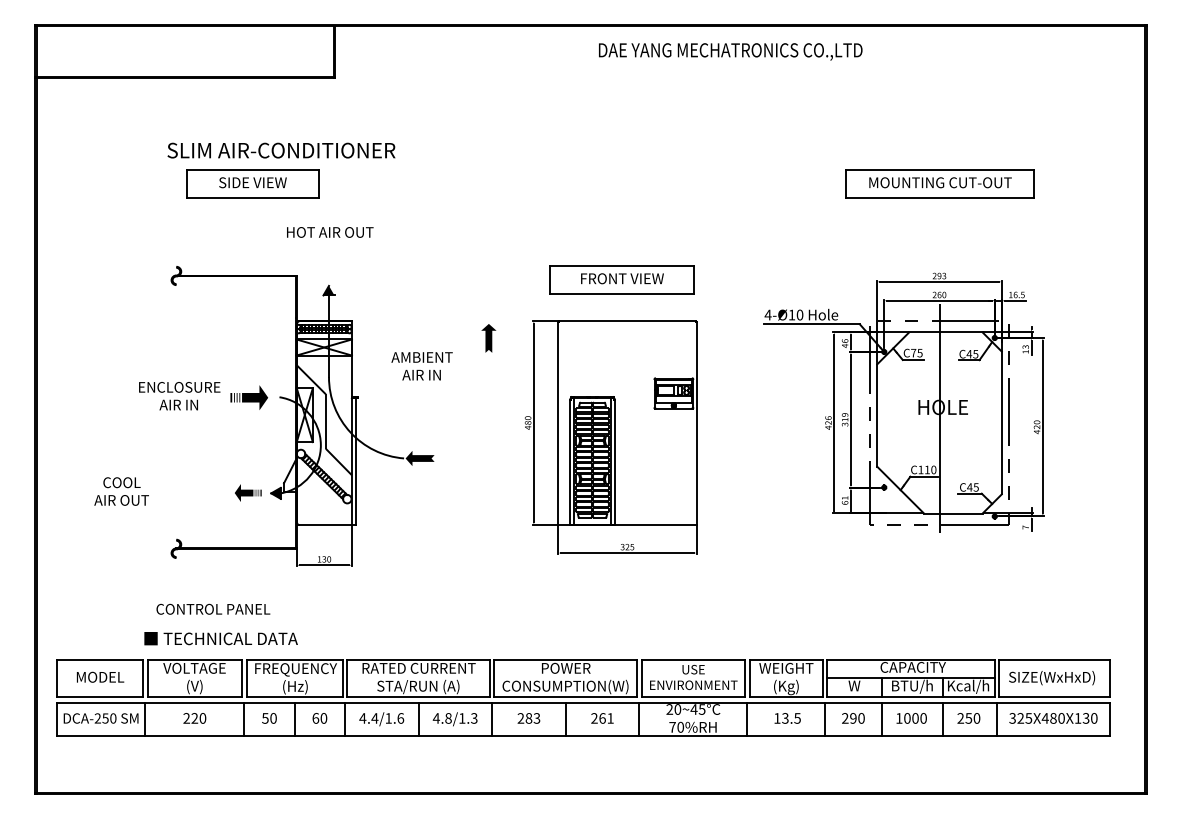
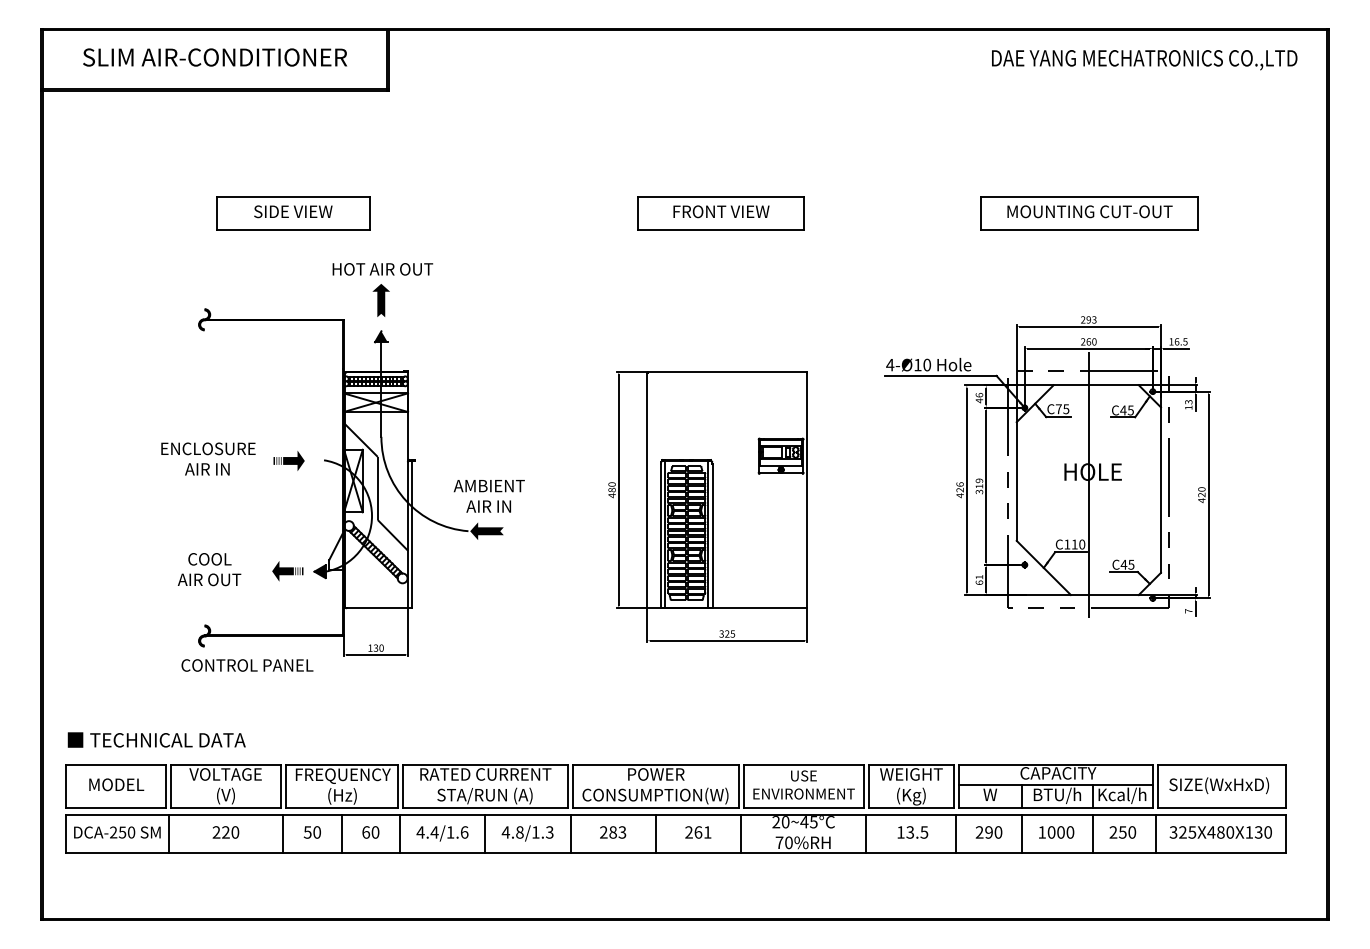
text: (730, 51) -> (1144, 59), moved
text: (281, 150) -> (215, 57), moved
part: (621, 279) -> (720, 212), moved
part: (488, 338) -> (380, 300), moved
text: (421, 366) -> (488, 496), moved
part: (249, 397) -> (289, 460), size x0.71
text: (121, 491) -> (209, 569), moved
text: (213, 608) -> (247, 664), moved
text: (220, 638) -> (156, 739), moved

